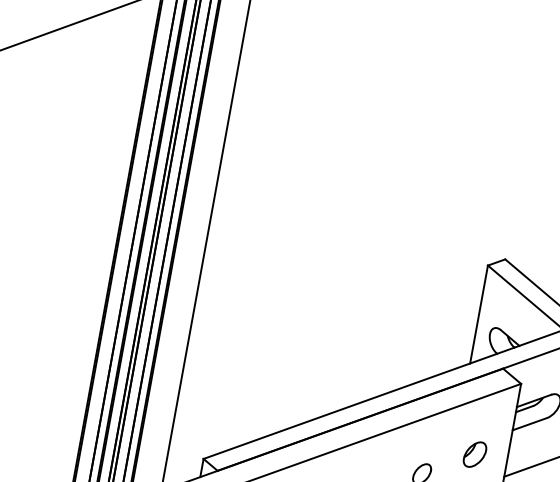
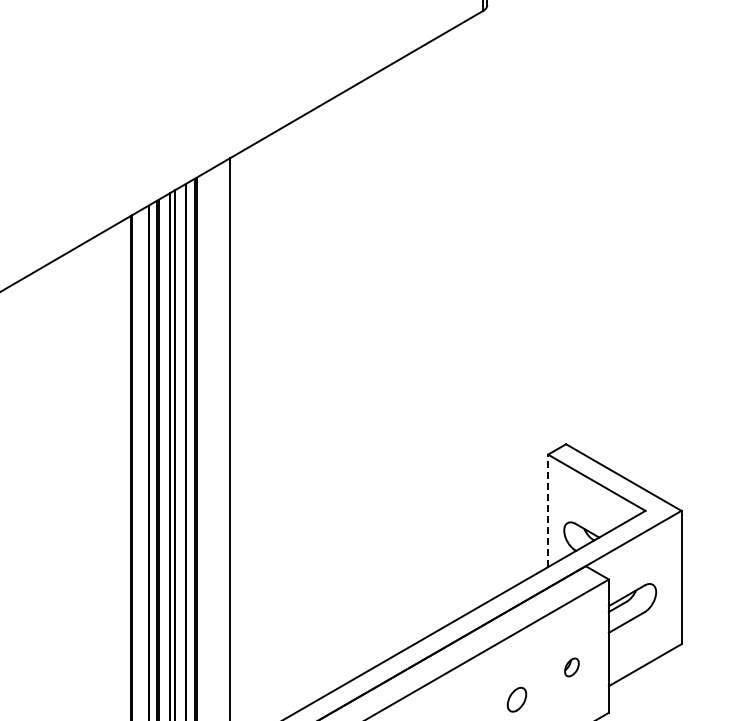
line: (479, 314) -> (548, 510), solid -> dashed
part: (474, 454) -> (571, 667), size x0.6

